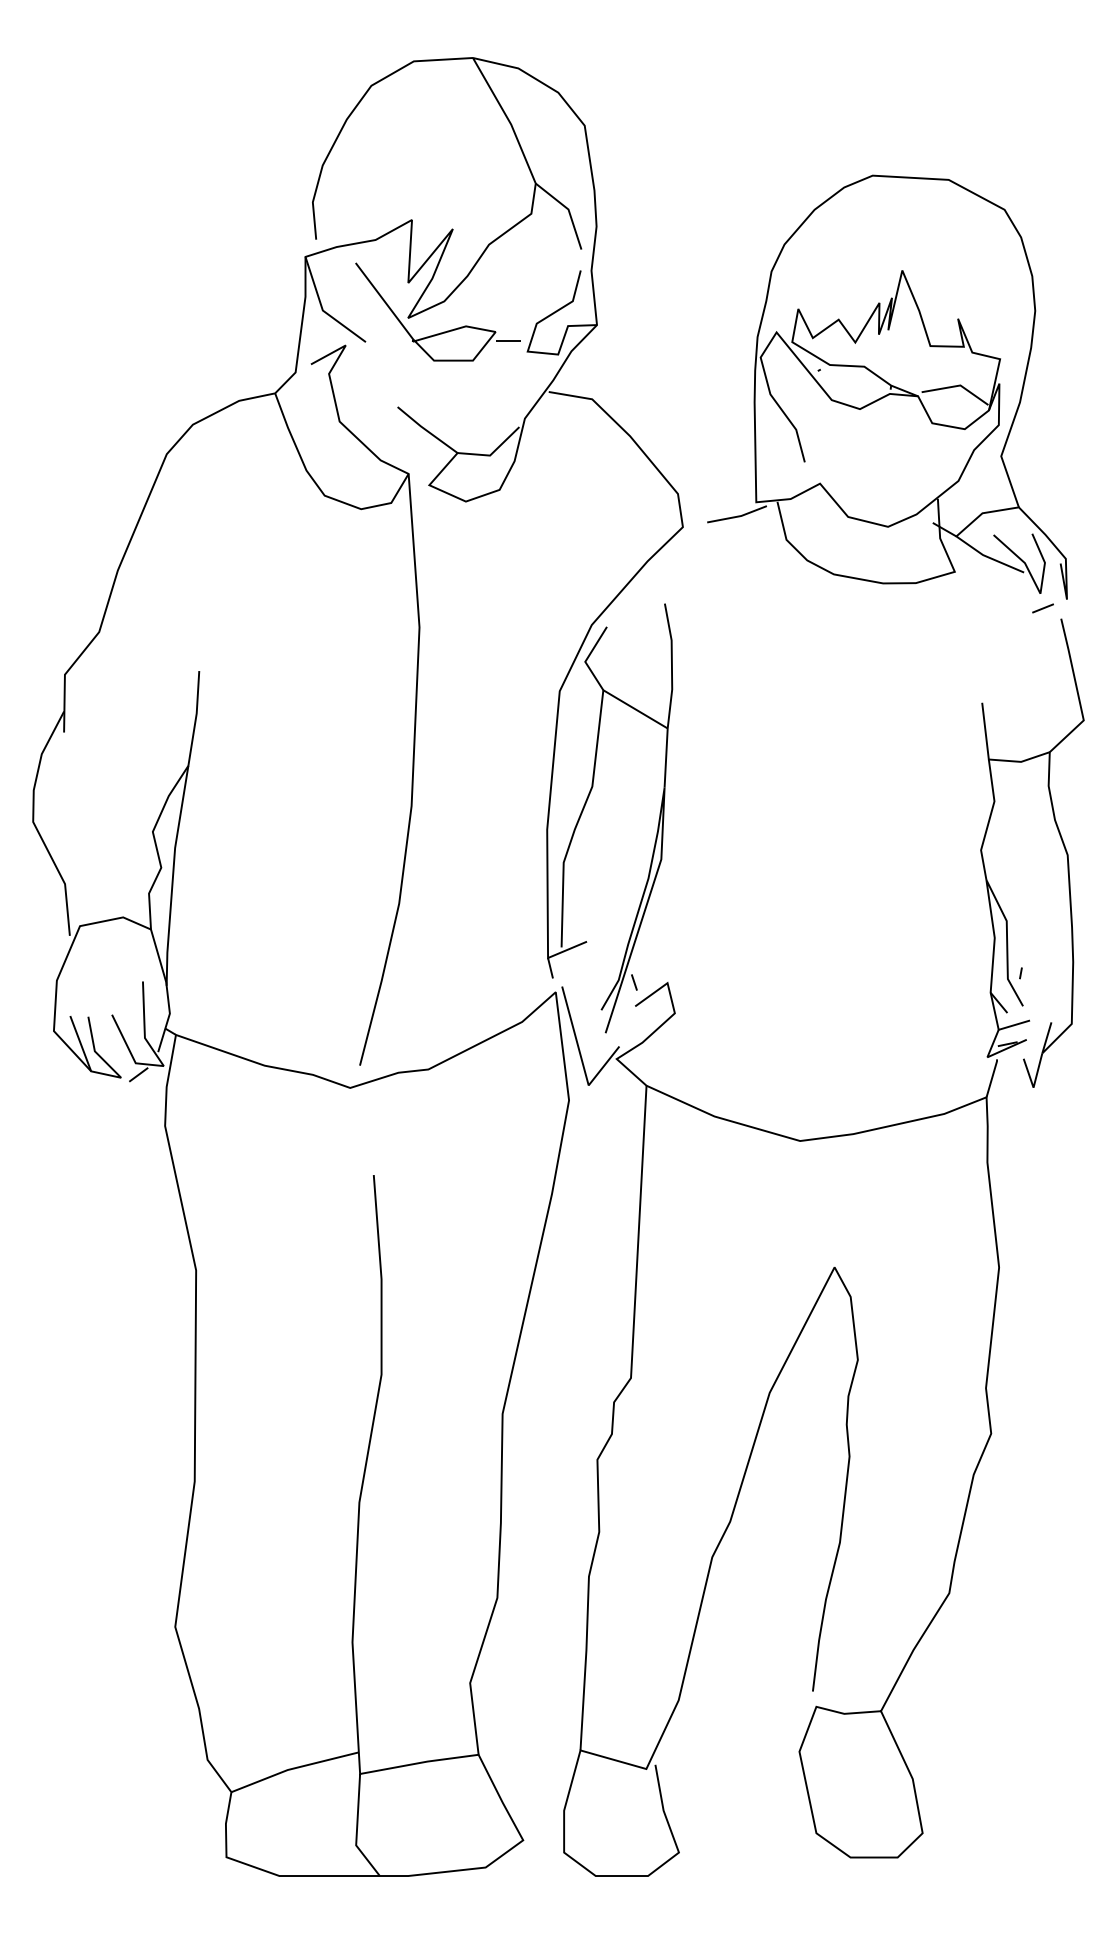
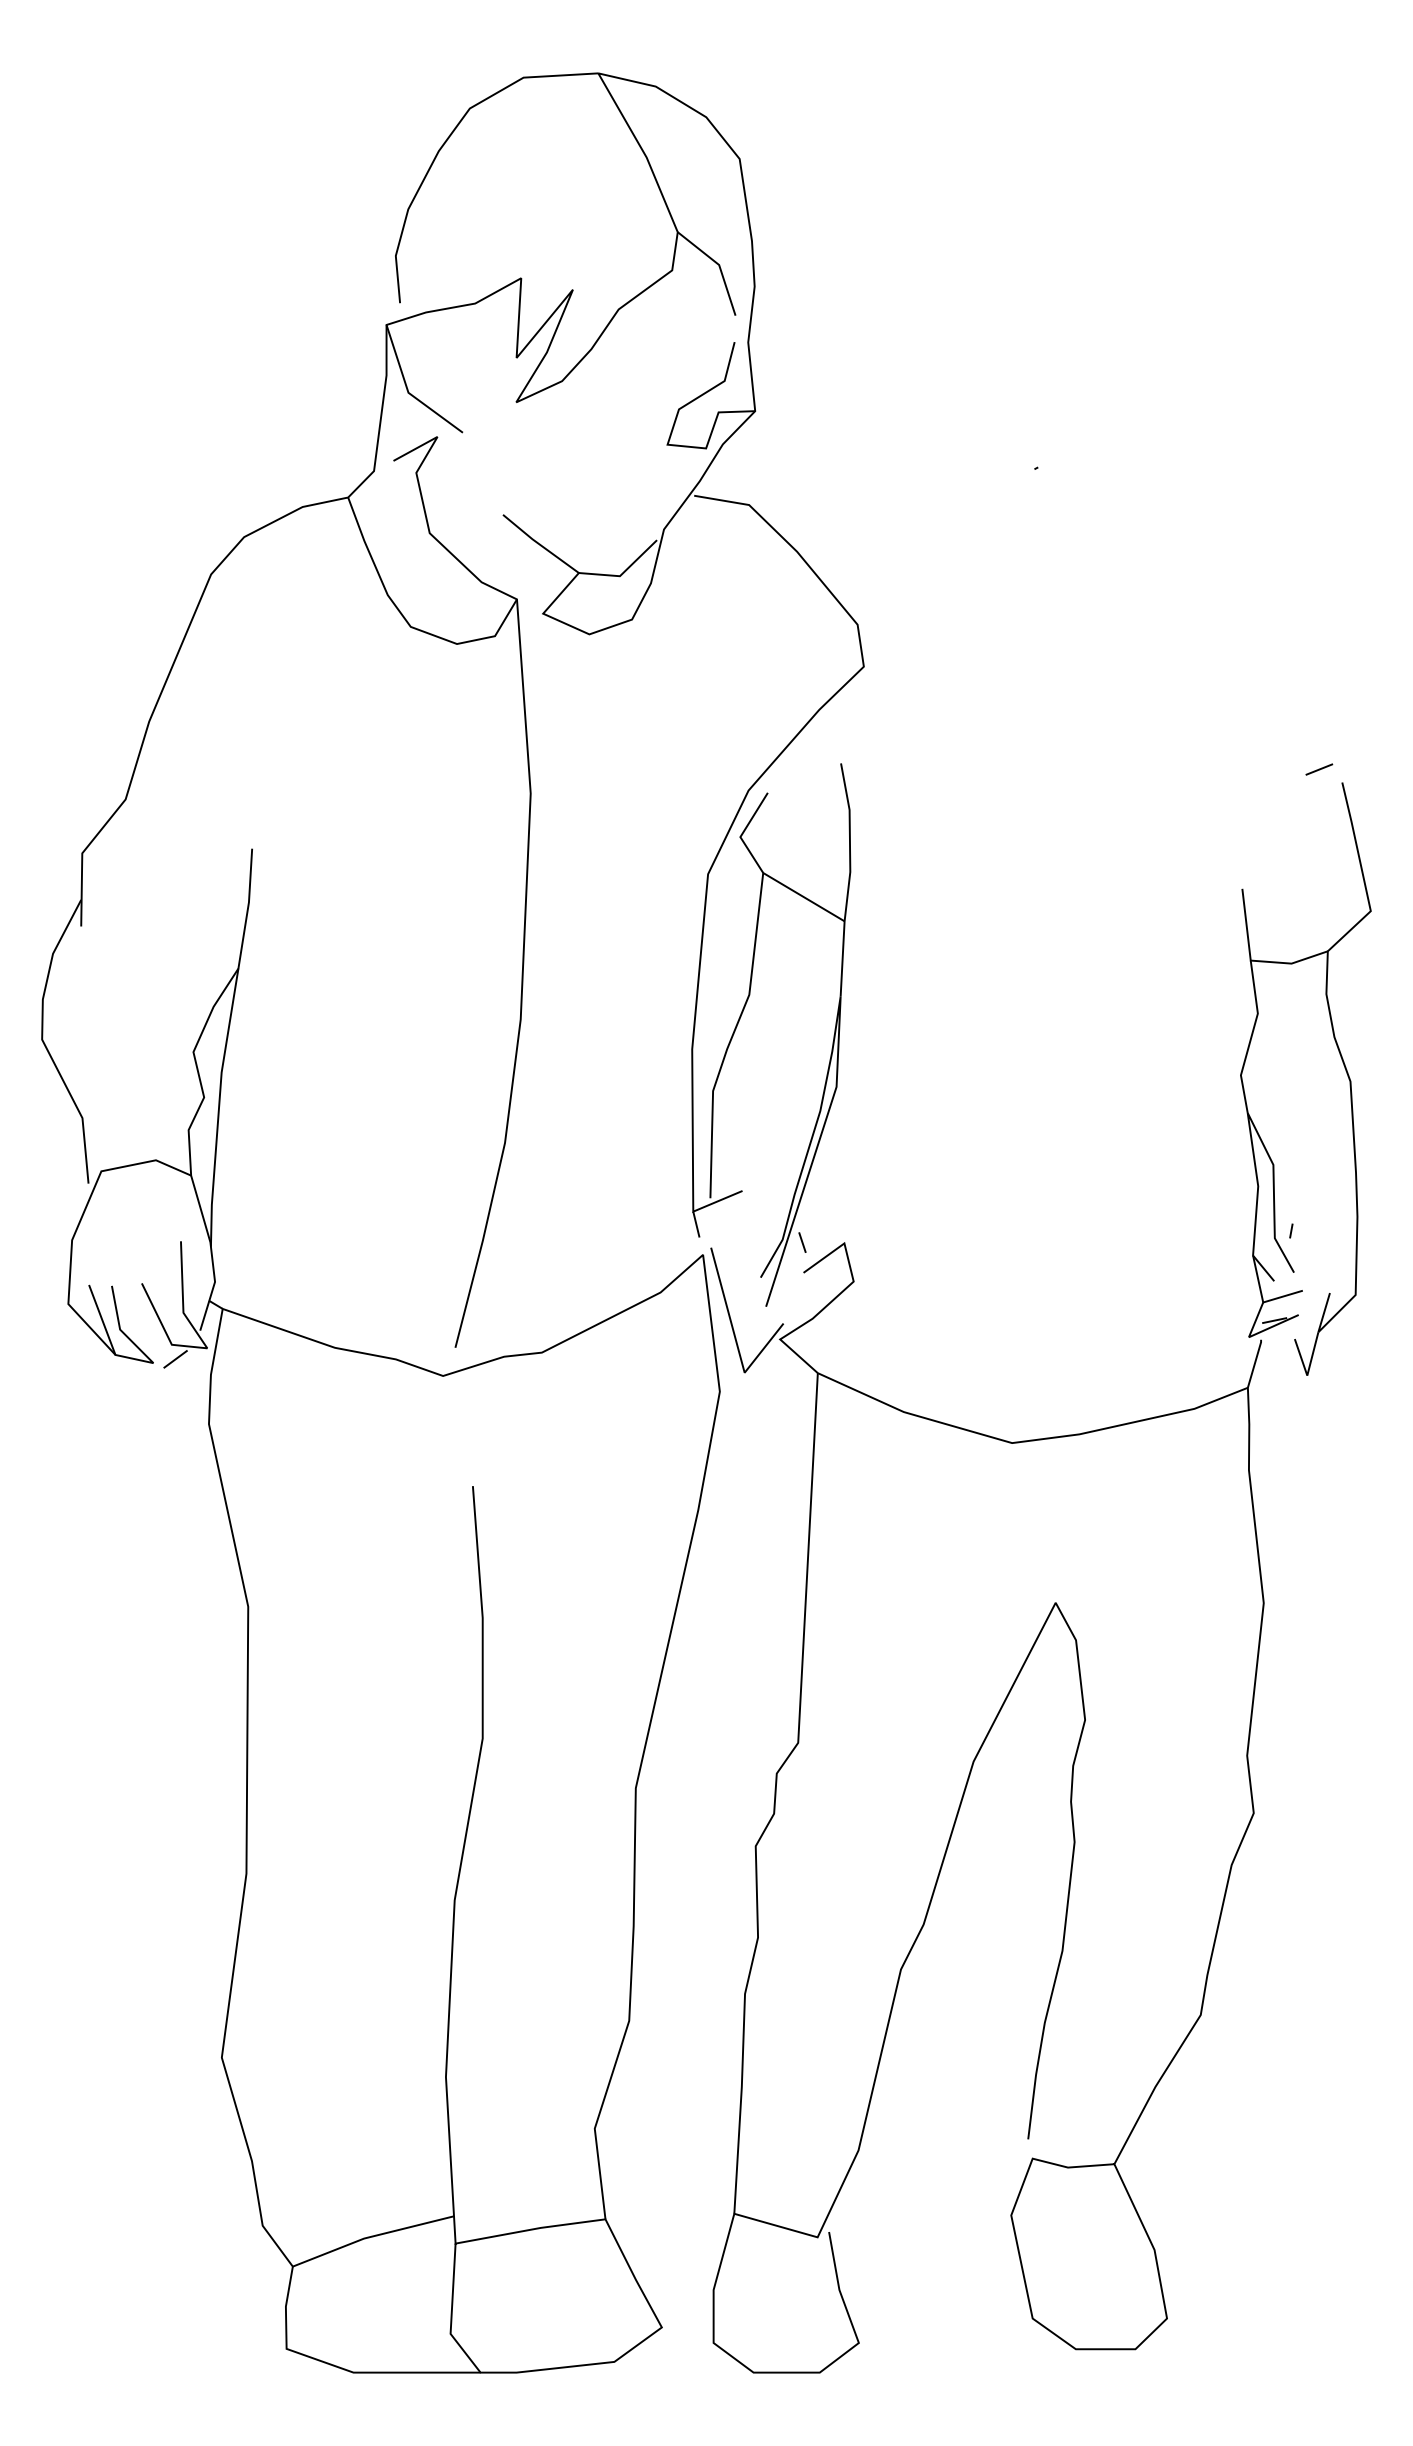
part: (443, 331) -> (561, 419), removed
part: (887, 387) -> (1122, 489), removed

